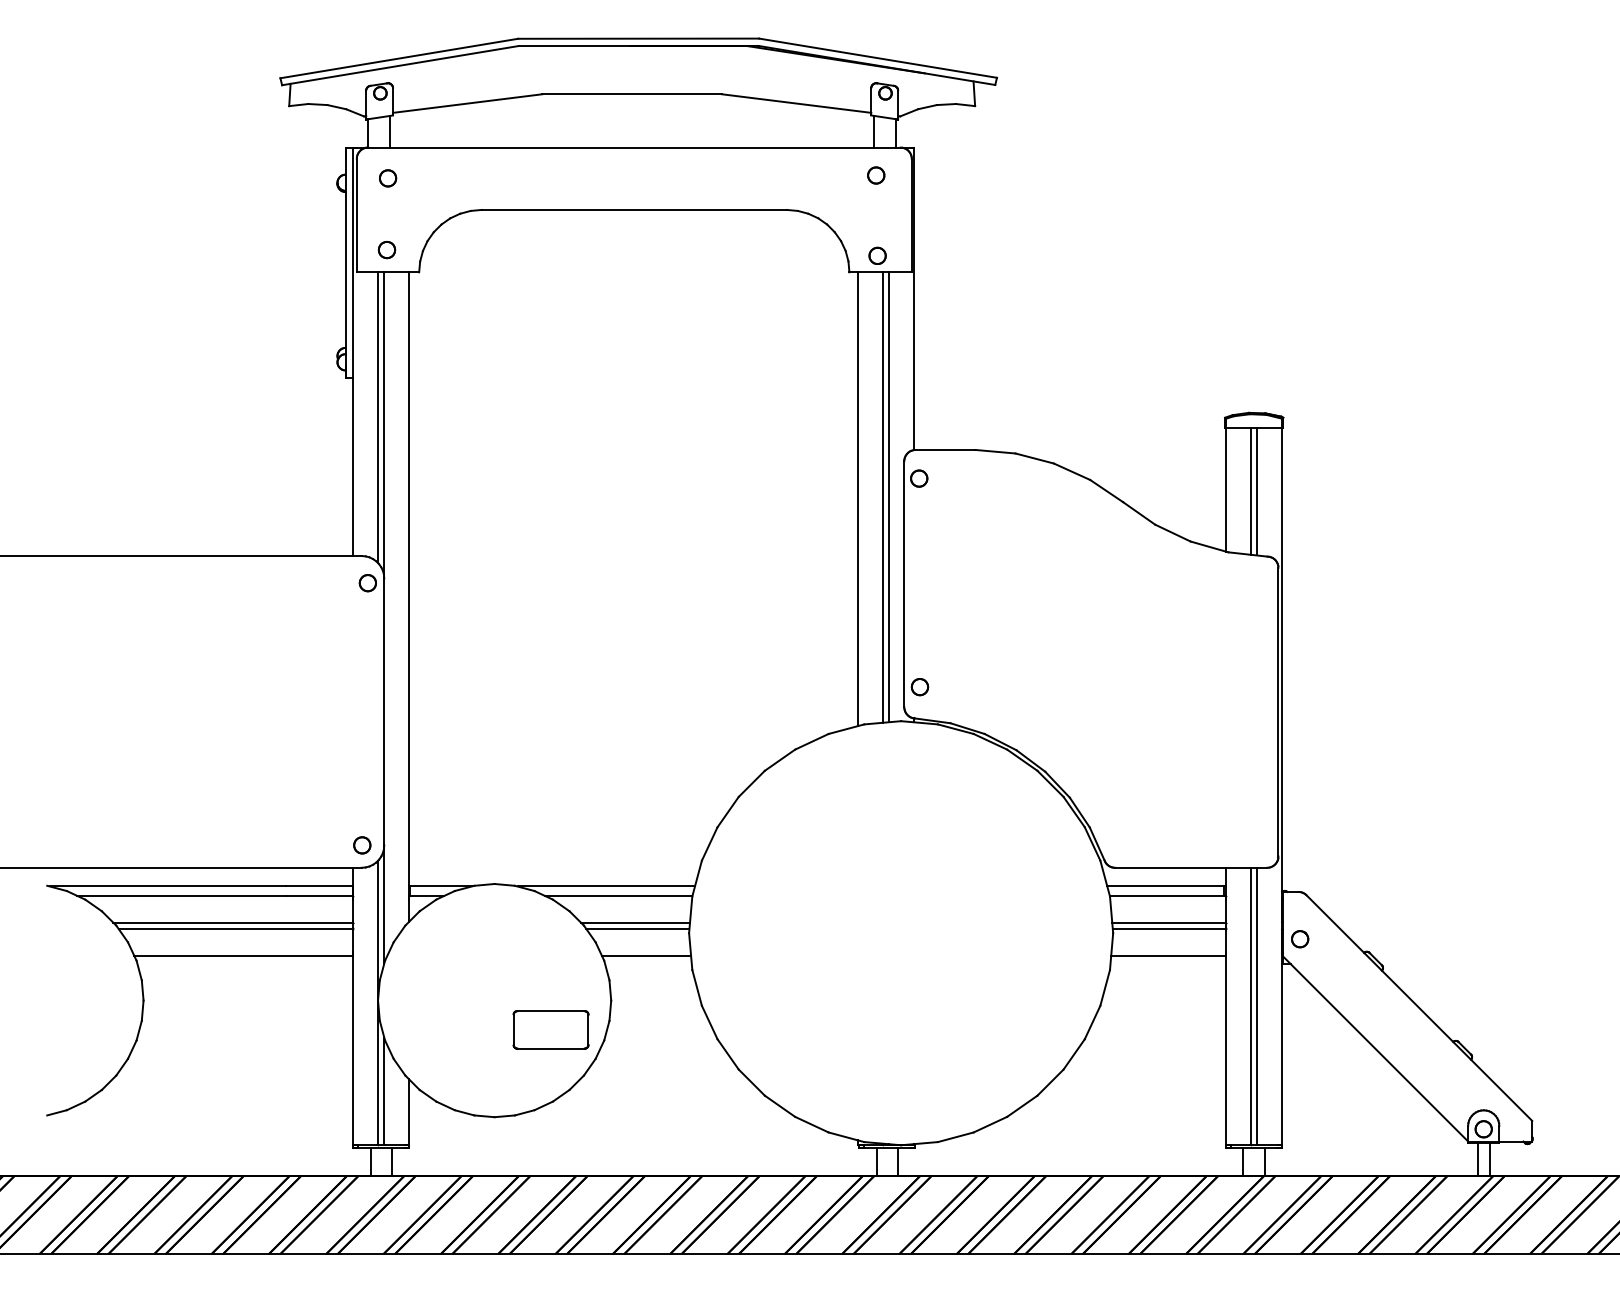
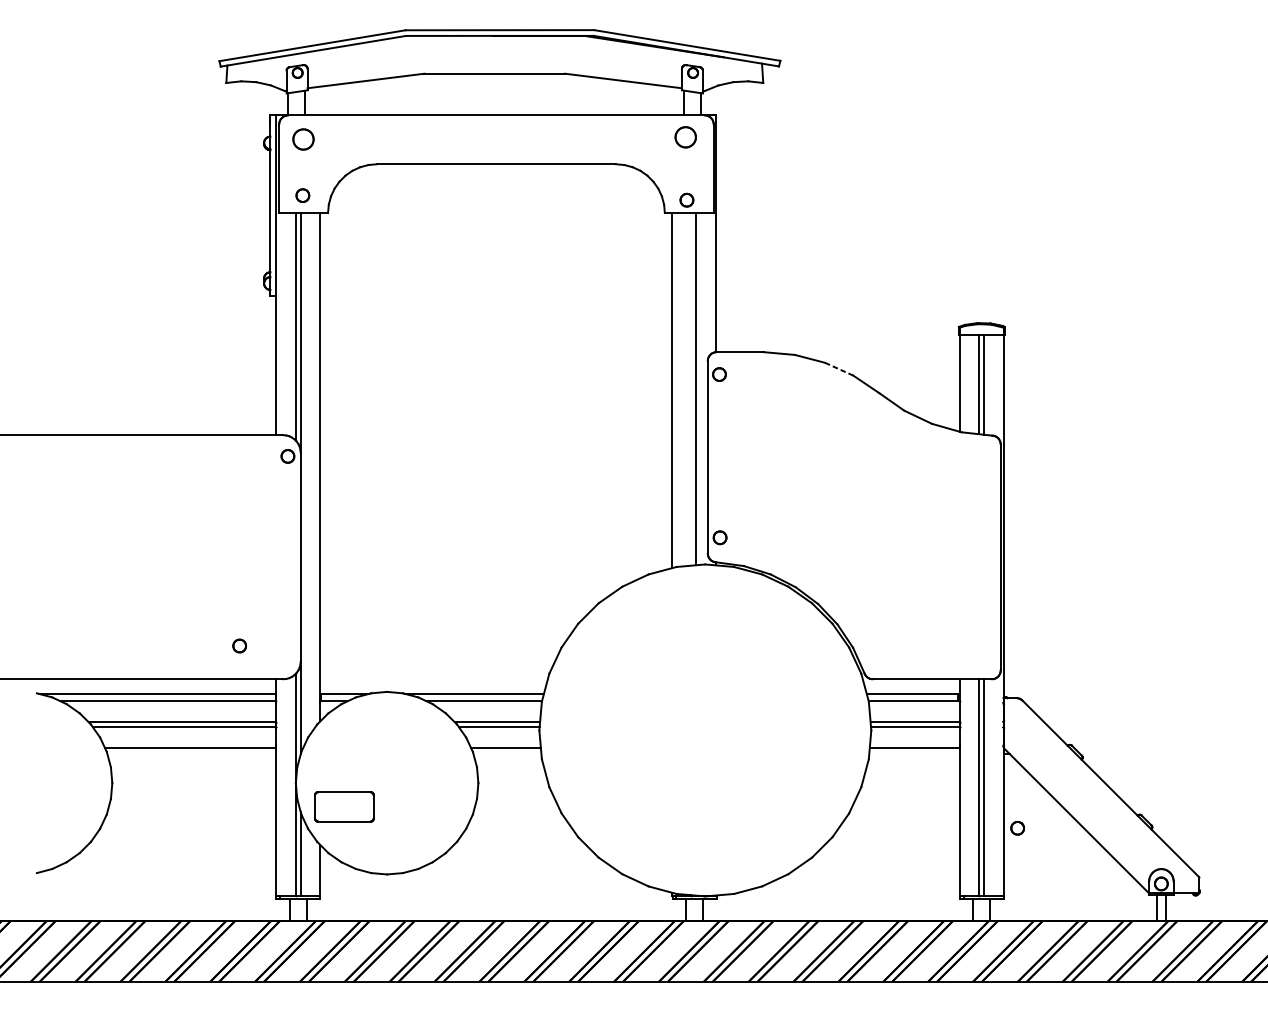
part: (876, 175) -> (686, 137), size x1.6
part: (388, 178) -> (304, 139), size x1.6
line: (1072, 471) -> (839, 369), solid -> dashed
line: (883, 497) -> (691, 389), removed
part: (362, 845) -> (239, 646), moved
part: (1300, 939) -> (1017, 828), moved
part: (550, 1029) -> (343, 806), moved

